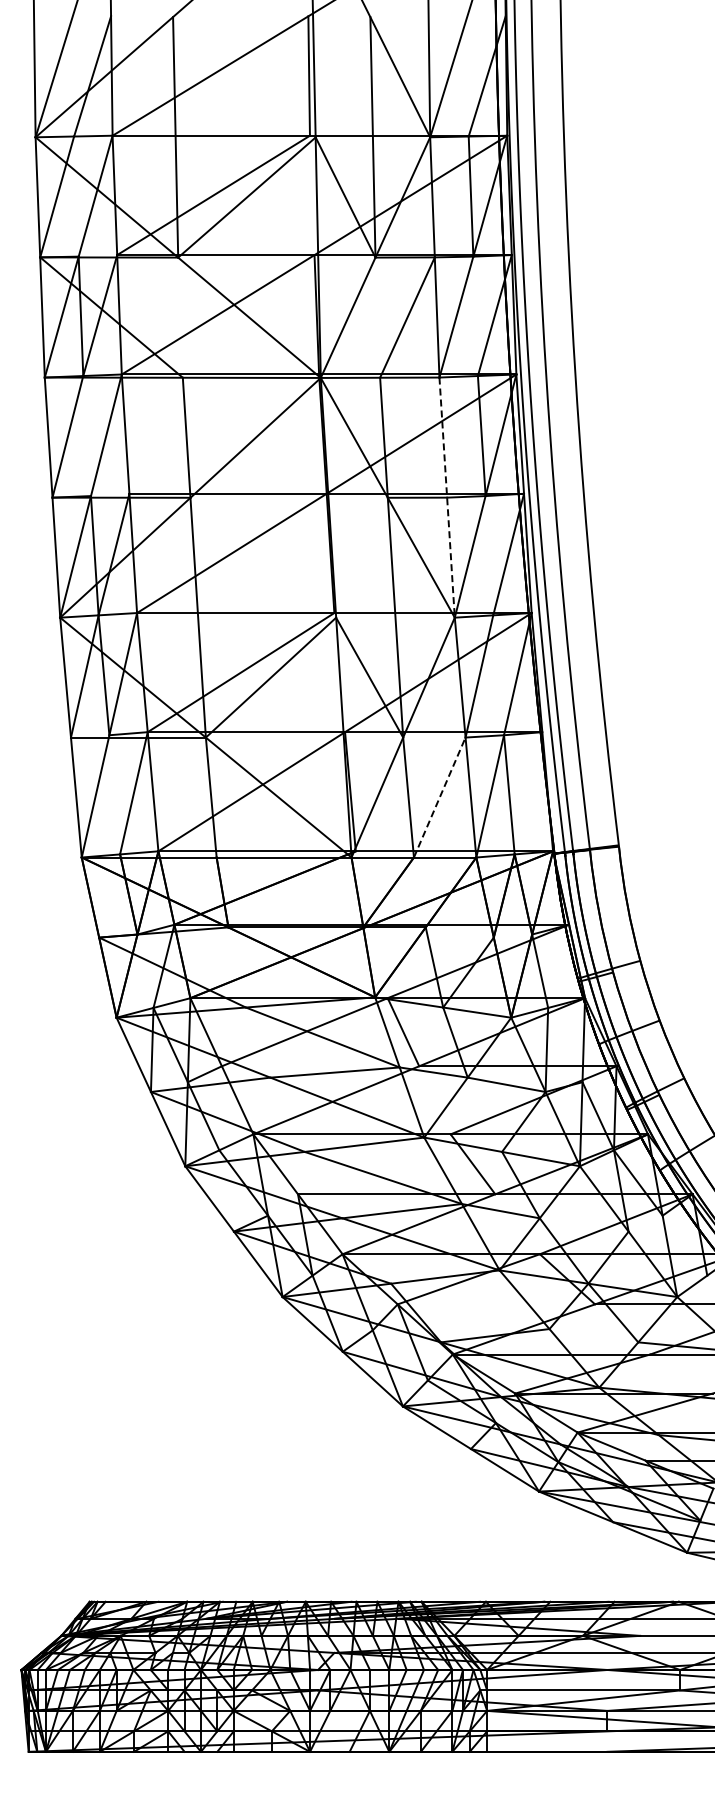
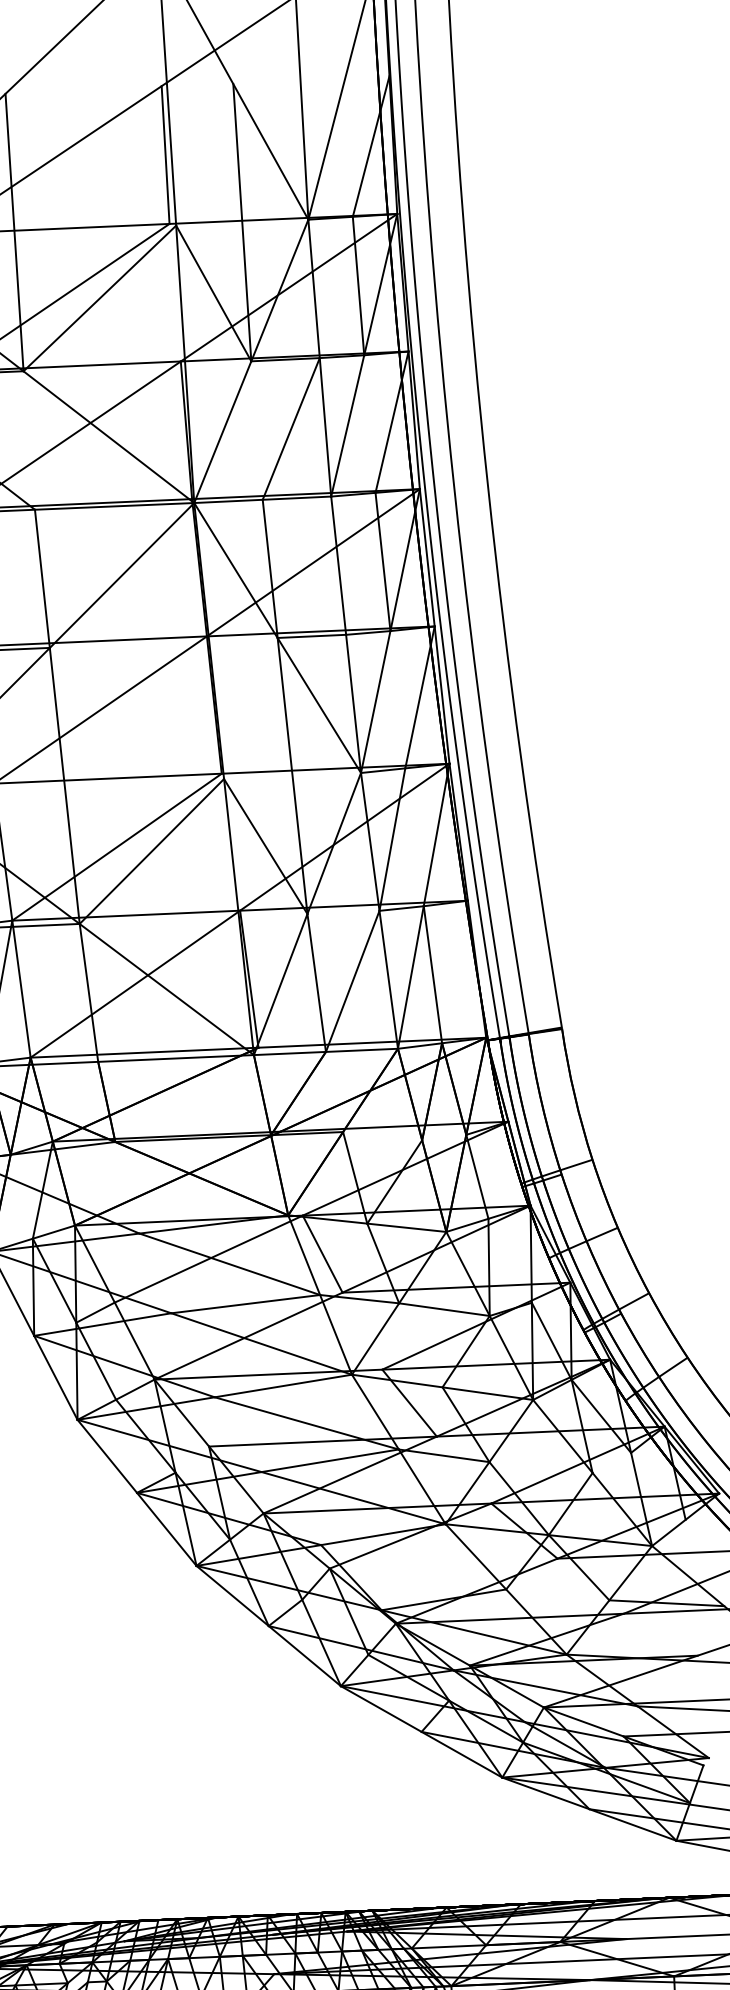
line: (447, 498) -> (346, 635), dashed -> solid
line: (439, 797) -> (352, 981), dashed -> solid

